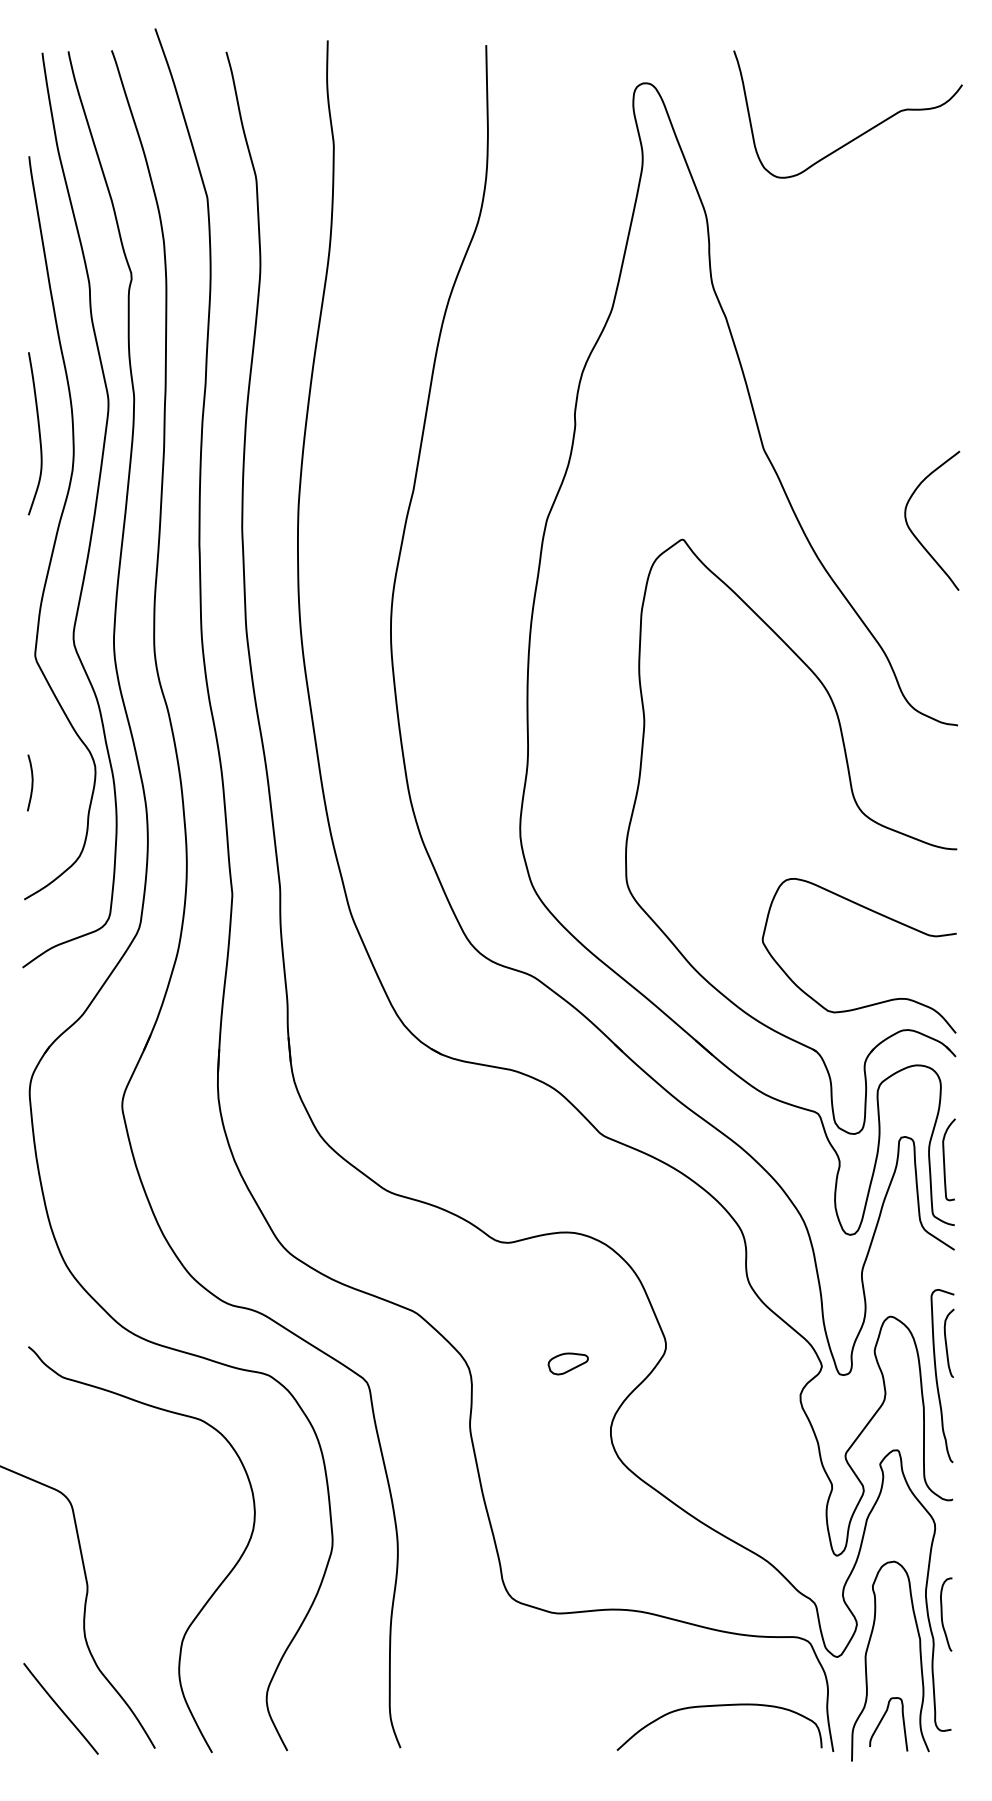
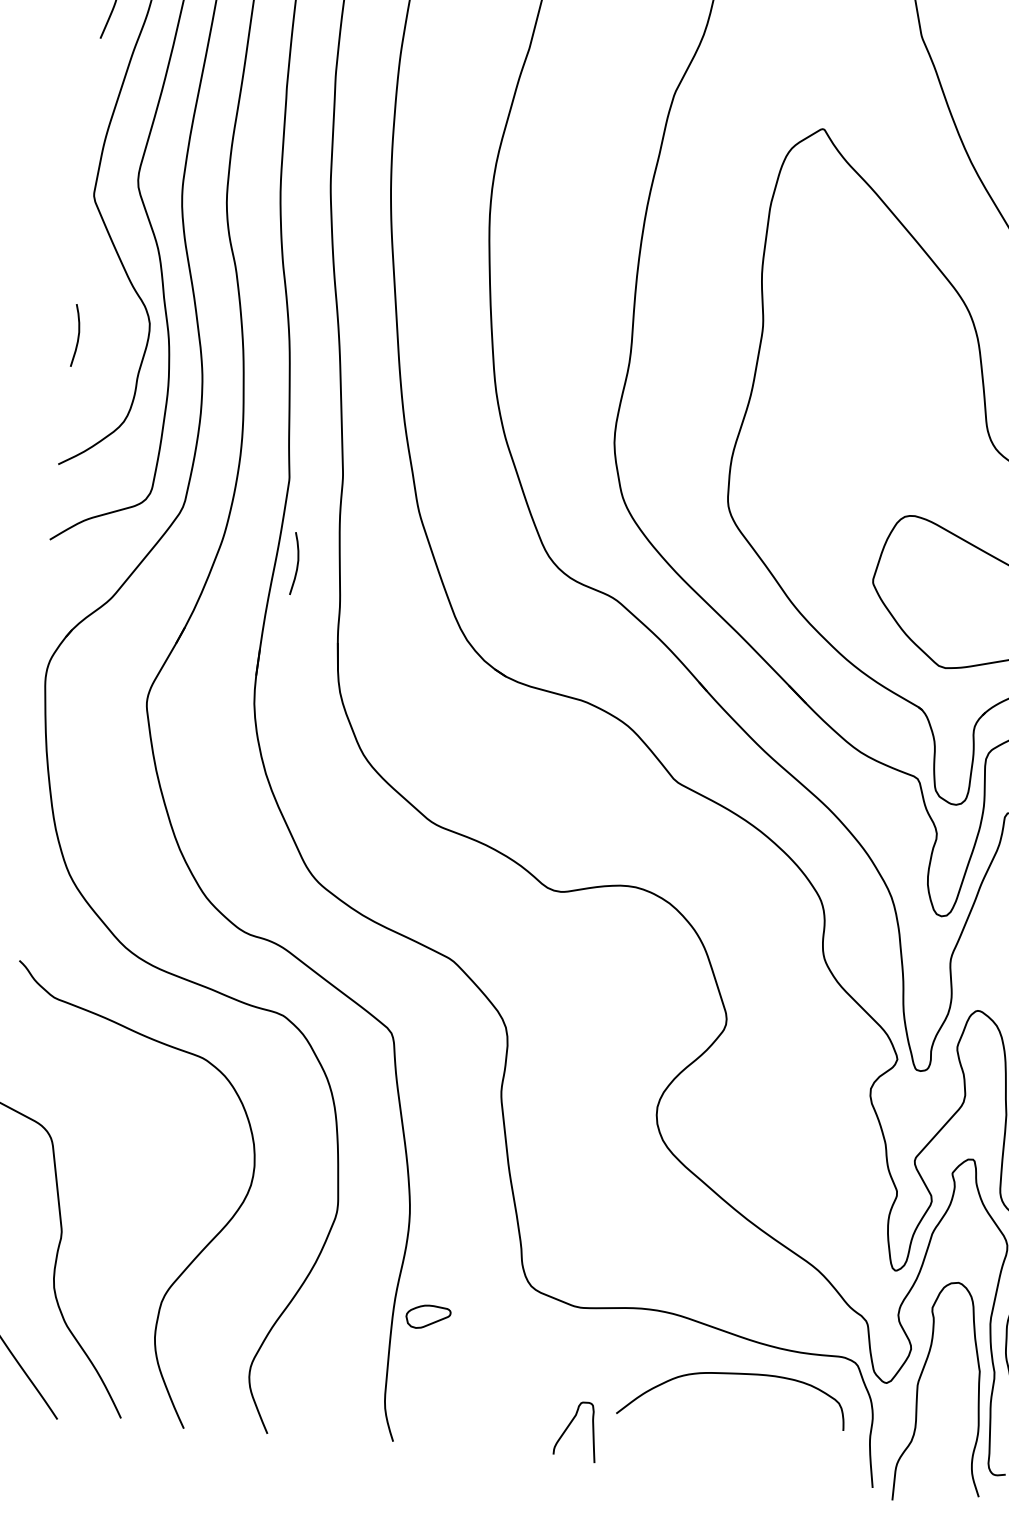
curve: (245, 969) -> (296, 563), added
part: (567, 1363) -> (427, 1316), moved
curve: (719, 1706) -> (734, 1374), moved
curve: (882, 1720) -> (569, 1426), moved

